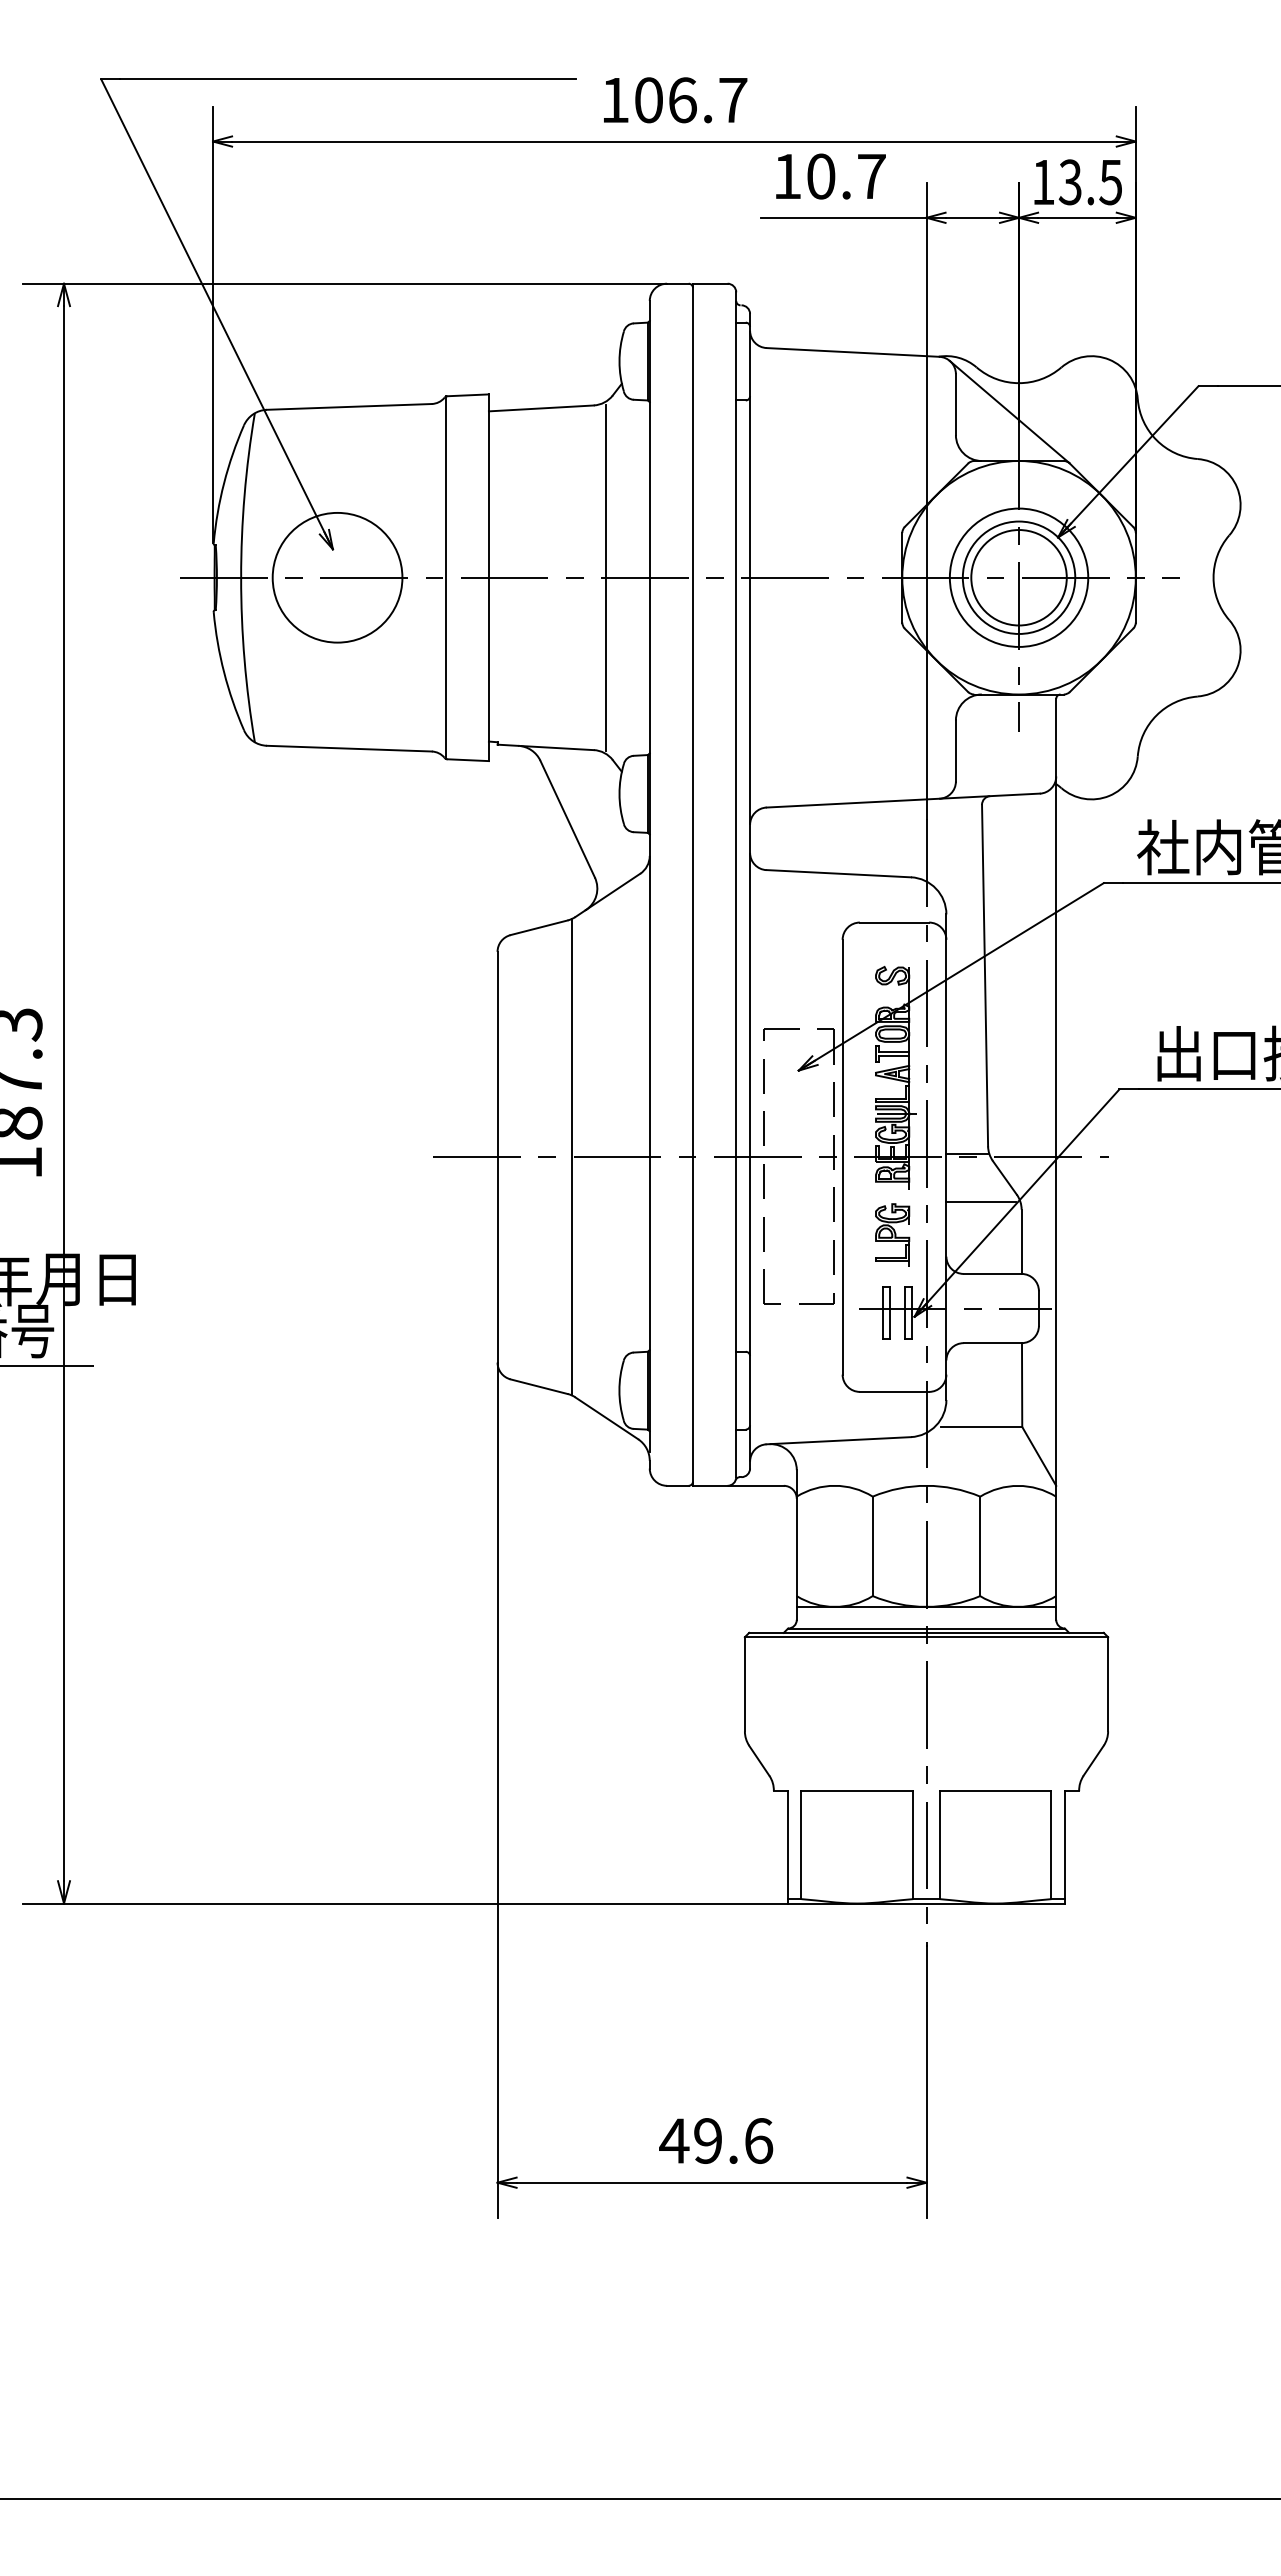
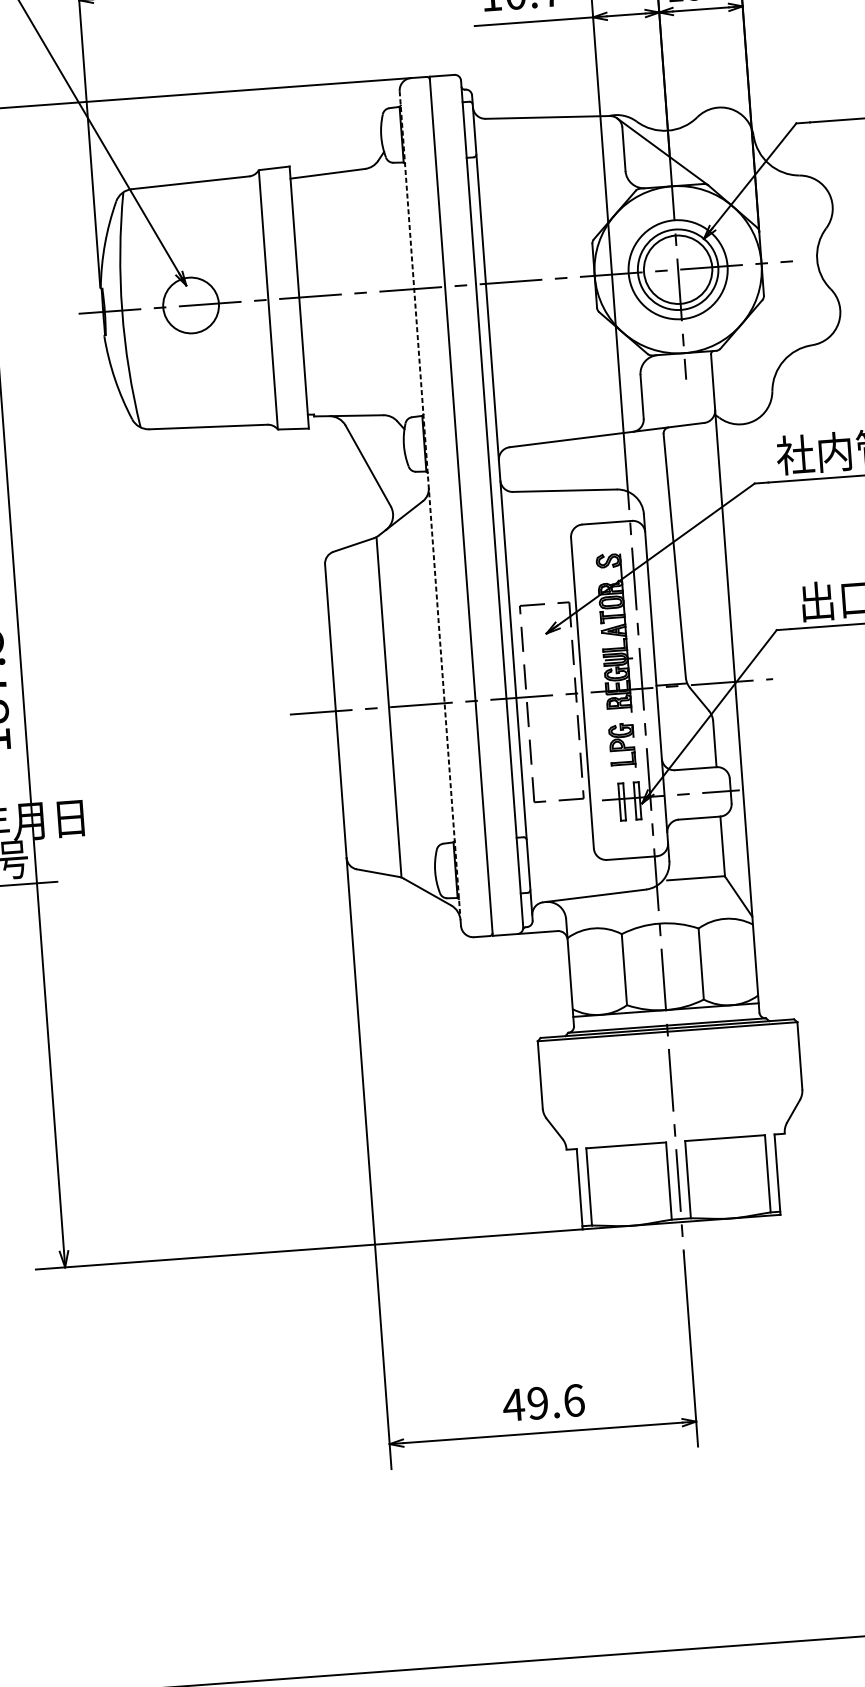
circle: (337, 577) -> (191, 305), size x0.6
line: (605, 577) -> (382, 291), removed
line: (649, 876) -> (429, 502), solid -> dashed
line: (981, 1202) -> (684, 718), removed

